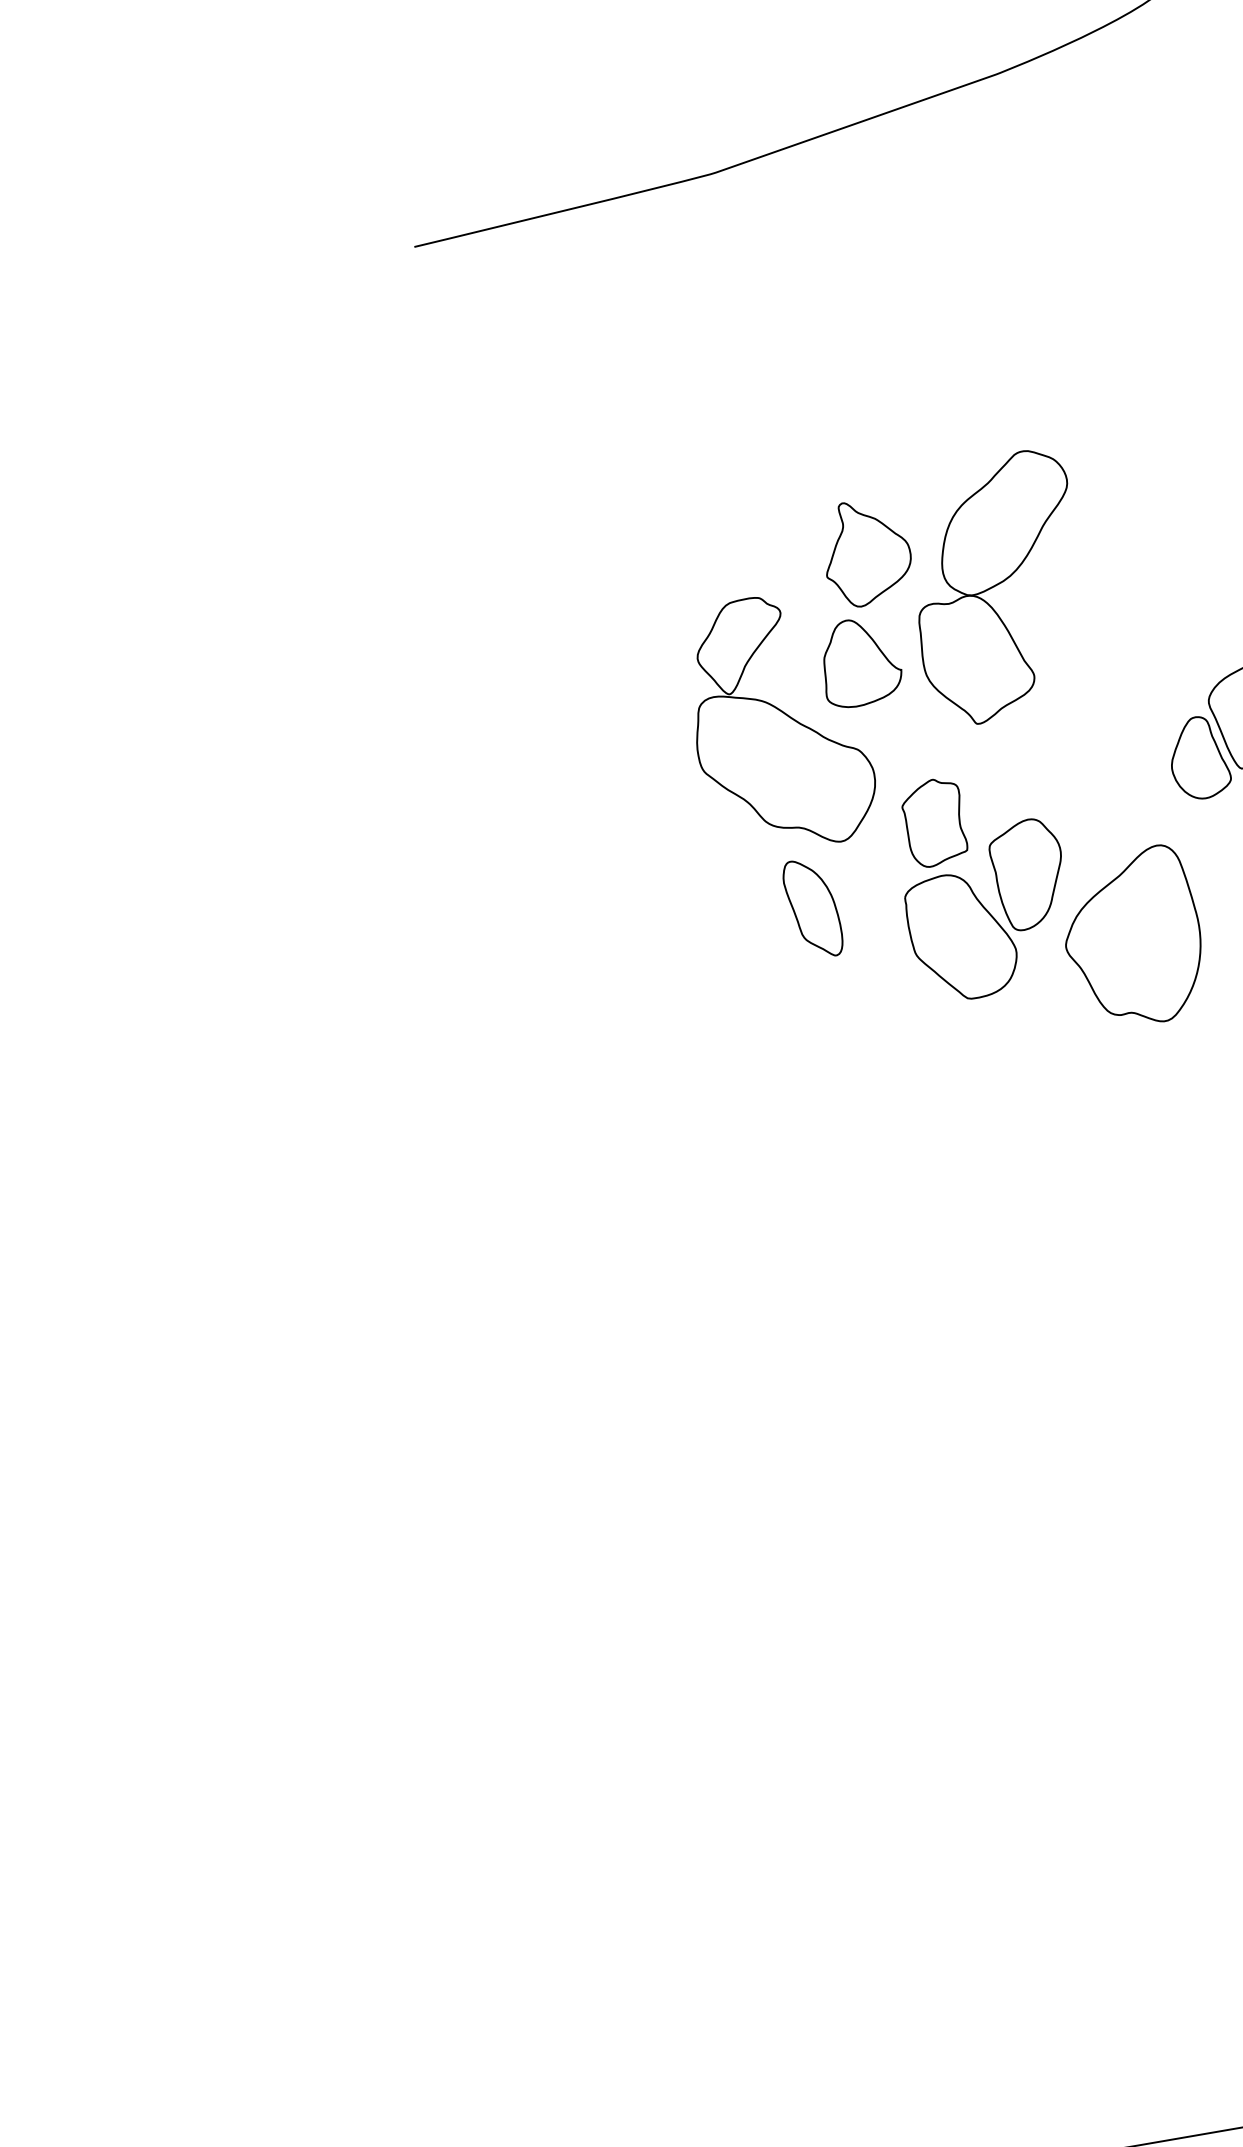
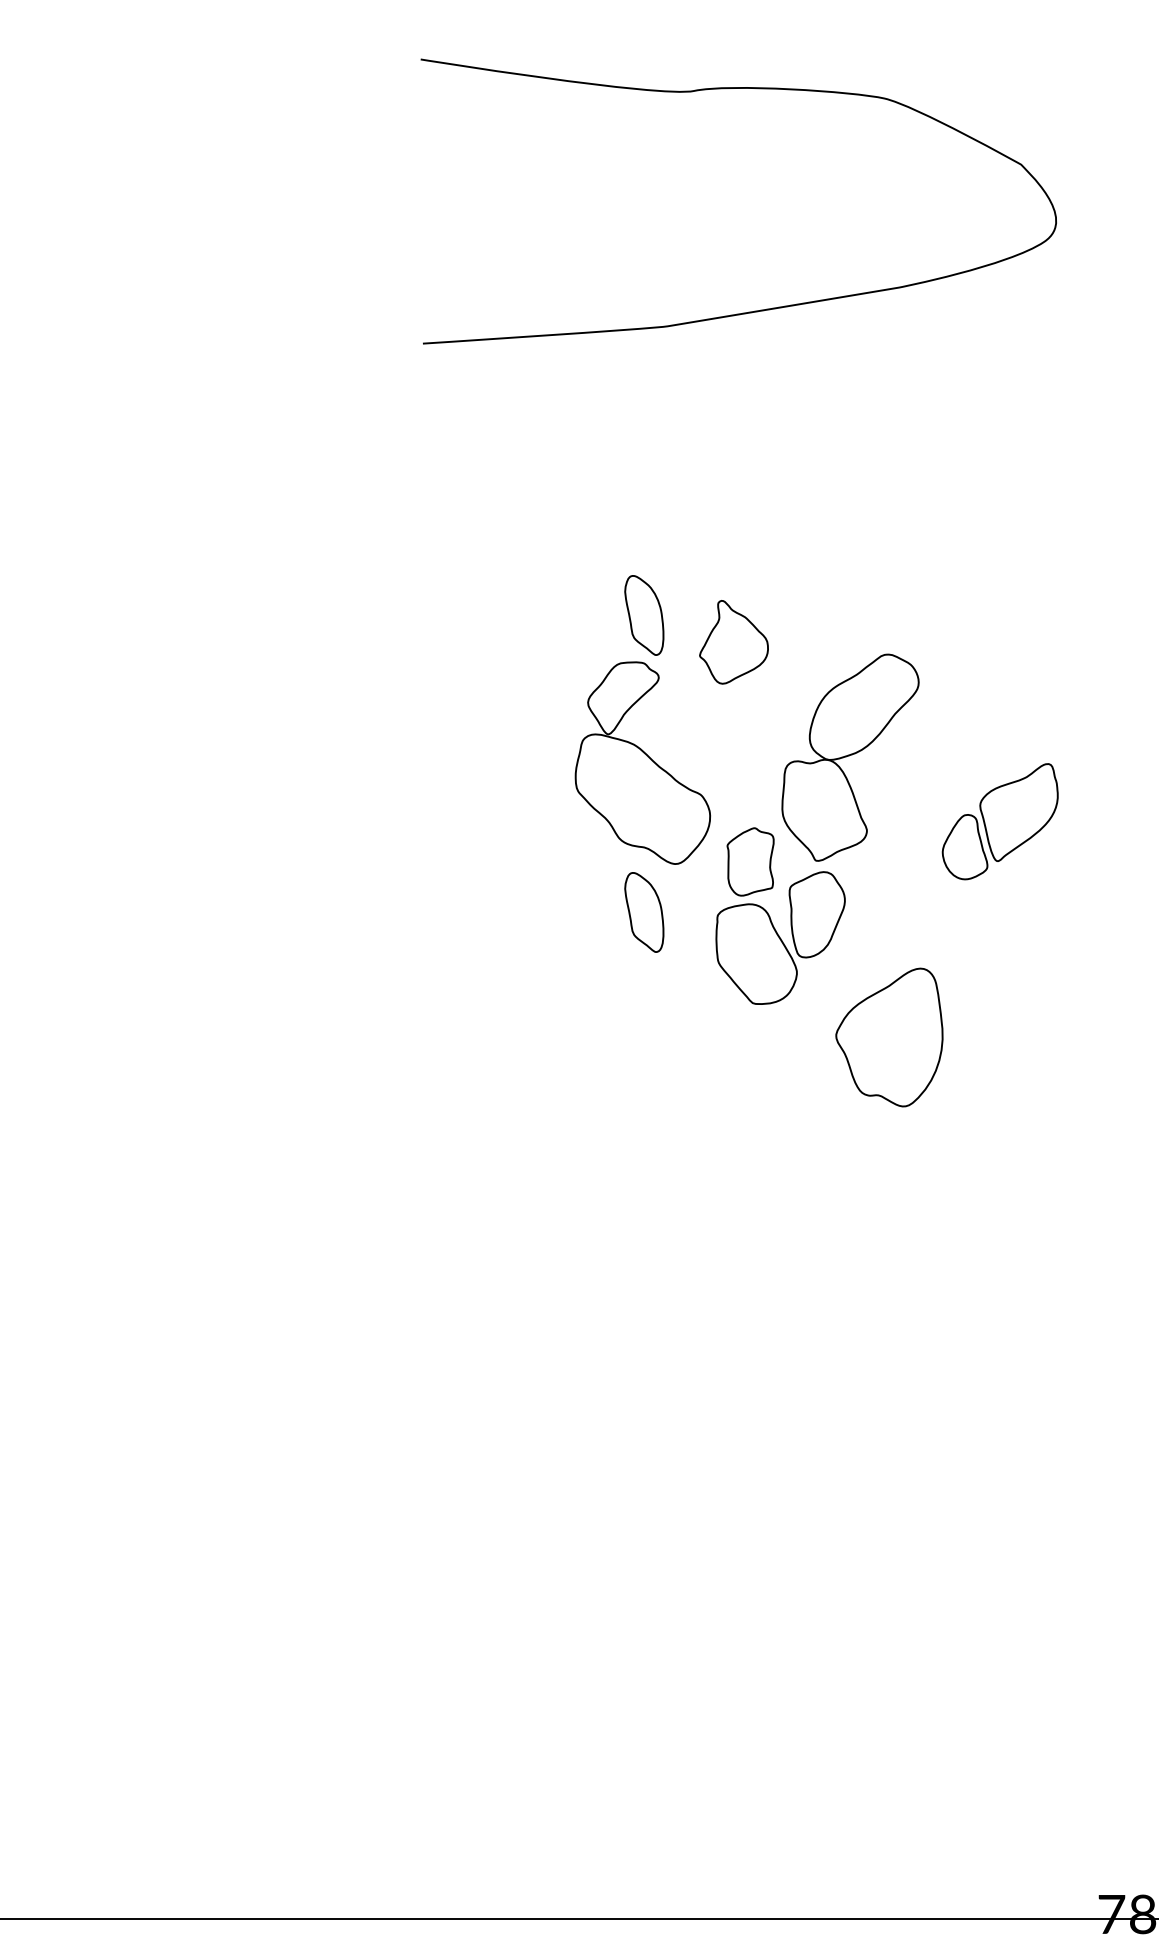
part: (749, 538) -> (644, 615), added
part: (997, 587) -> (850, 757), moved
part: (860, 661) -> (714, 726), removed
part: (1132, 938) -> (889, 1037), moved

